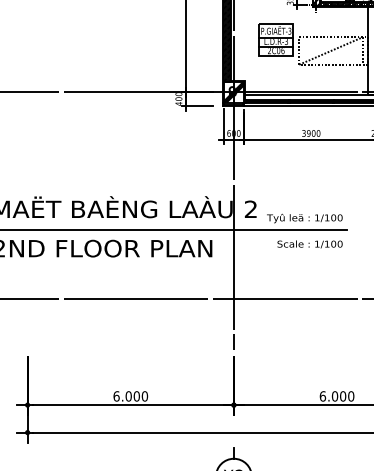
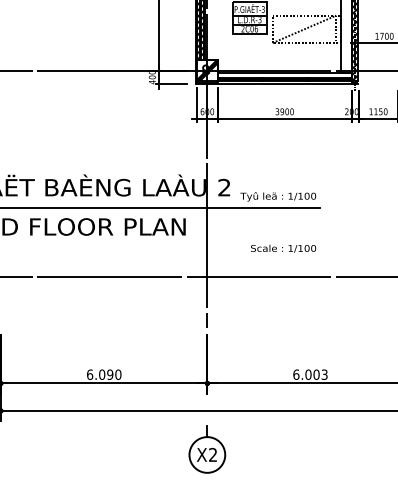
text: (310, 244) -> (283, 248), moved
text: (137, 396) -> (110, 374), 6.000 -> 6.090
text: (351, 396) -> (324, 374), 6.000 -> 6.003

